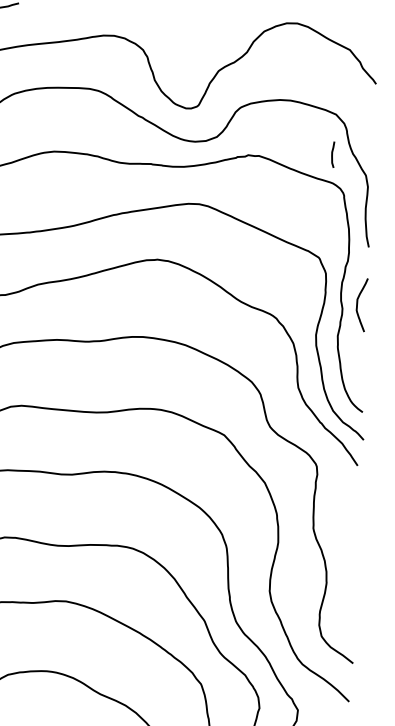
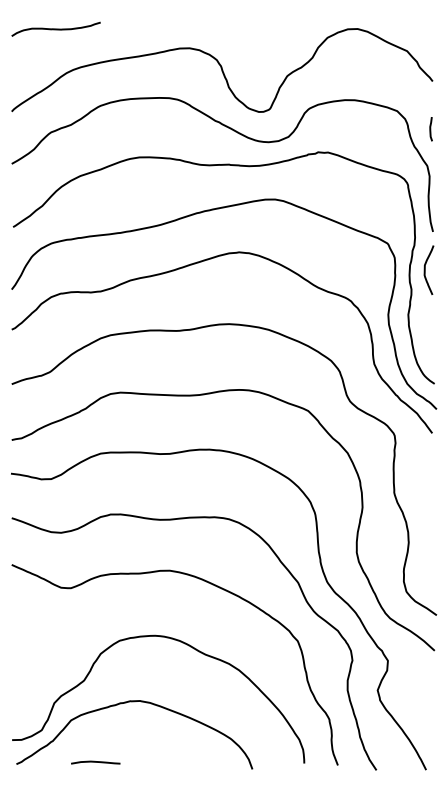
line: (332, 155) -> (430, 129), moved
curve: (357, 304) -> (425, 269), moved

